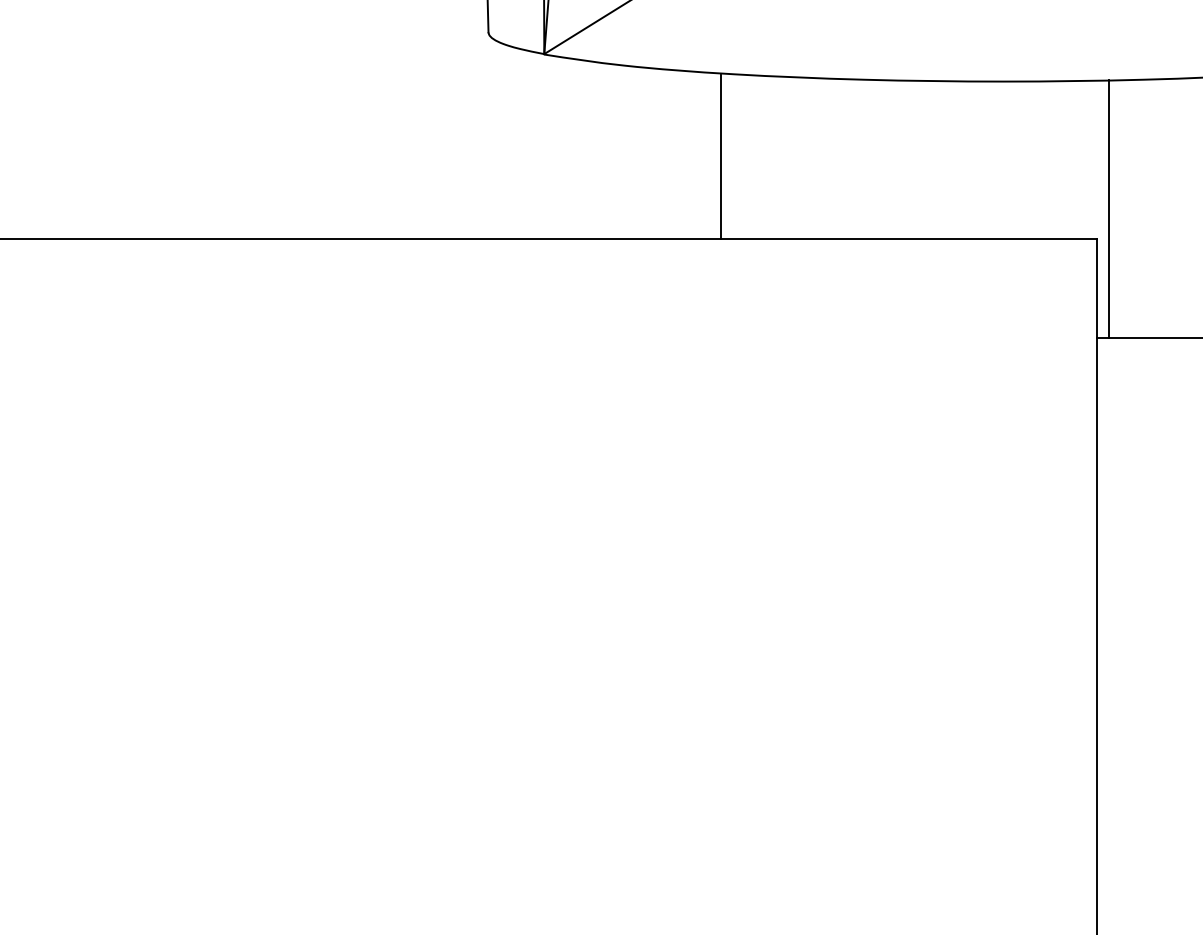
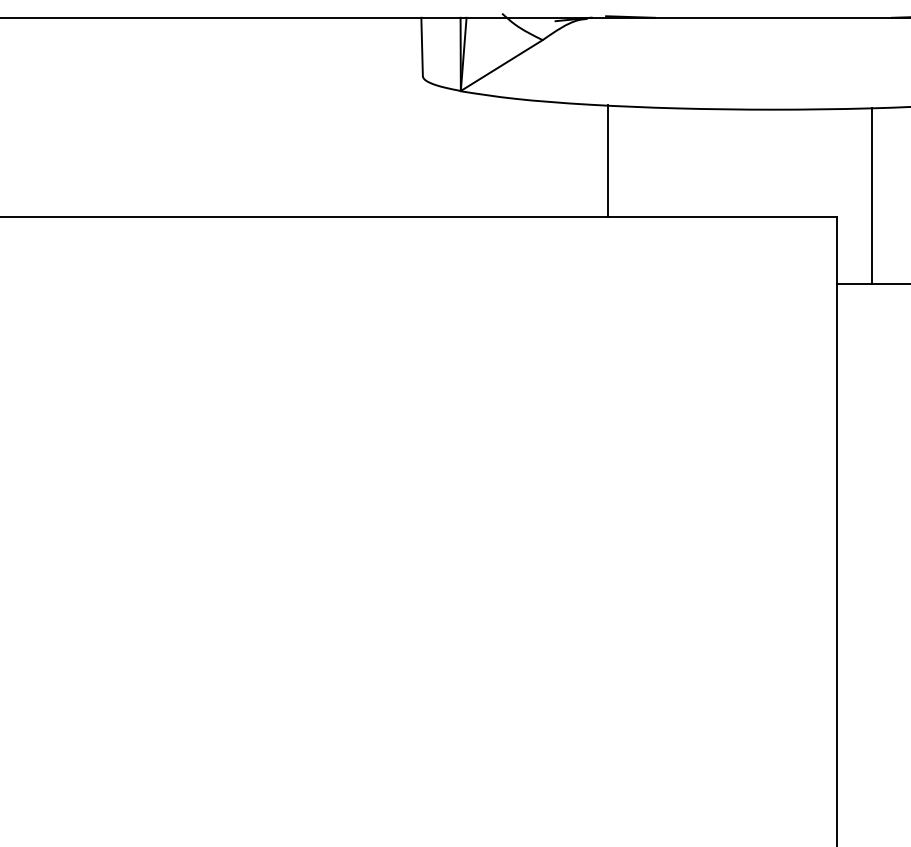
line: (720, 157) -> (607, 161), moved
line: (1109, 209) -> (872, 196), moved

